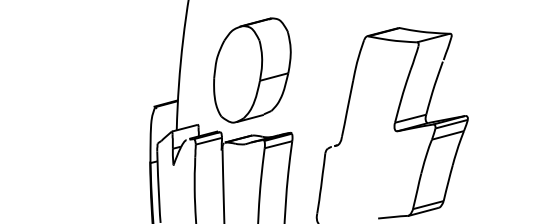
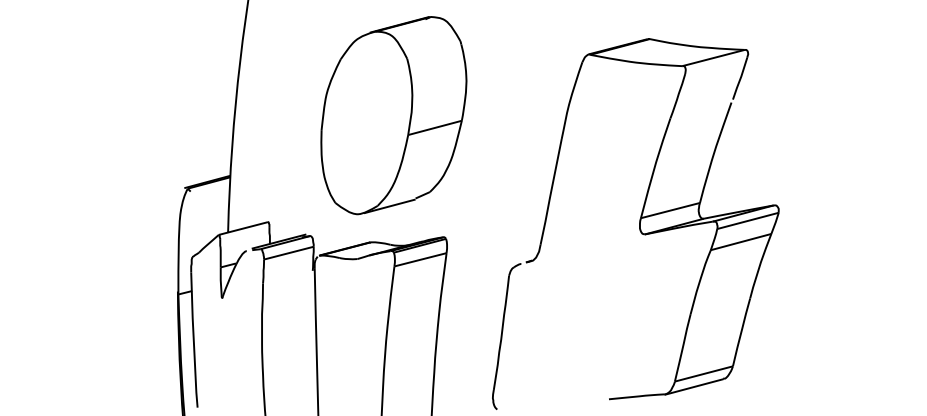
part: (252, 70) -> (394, 115), moved

